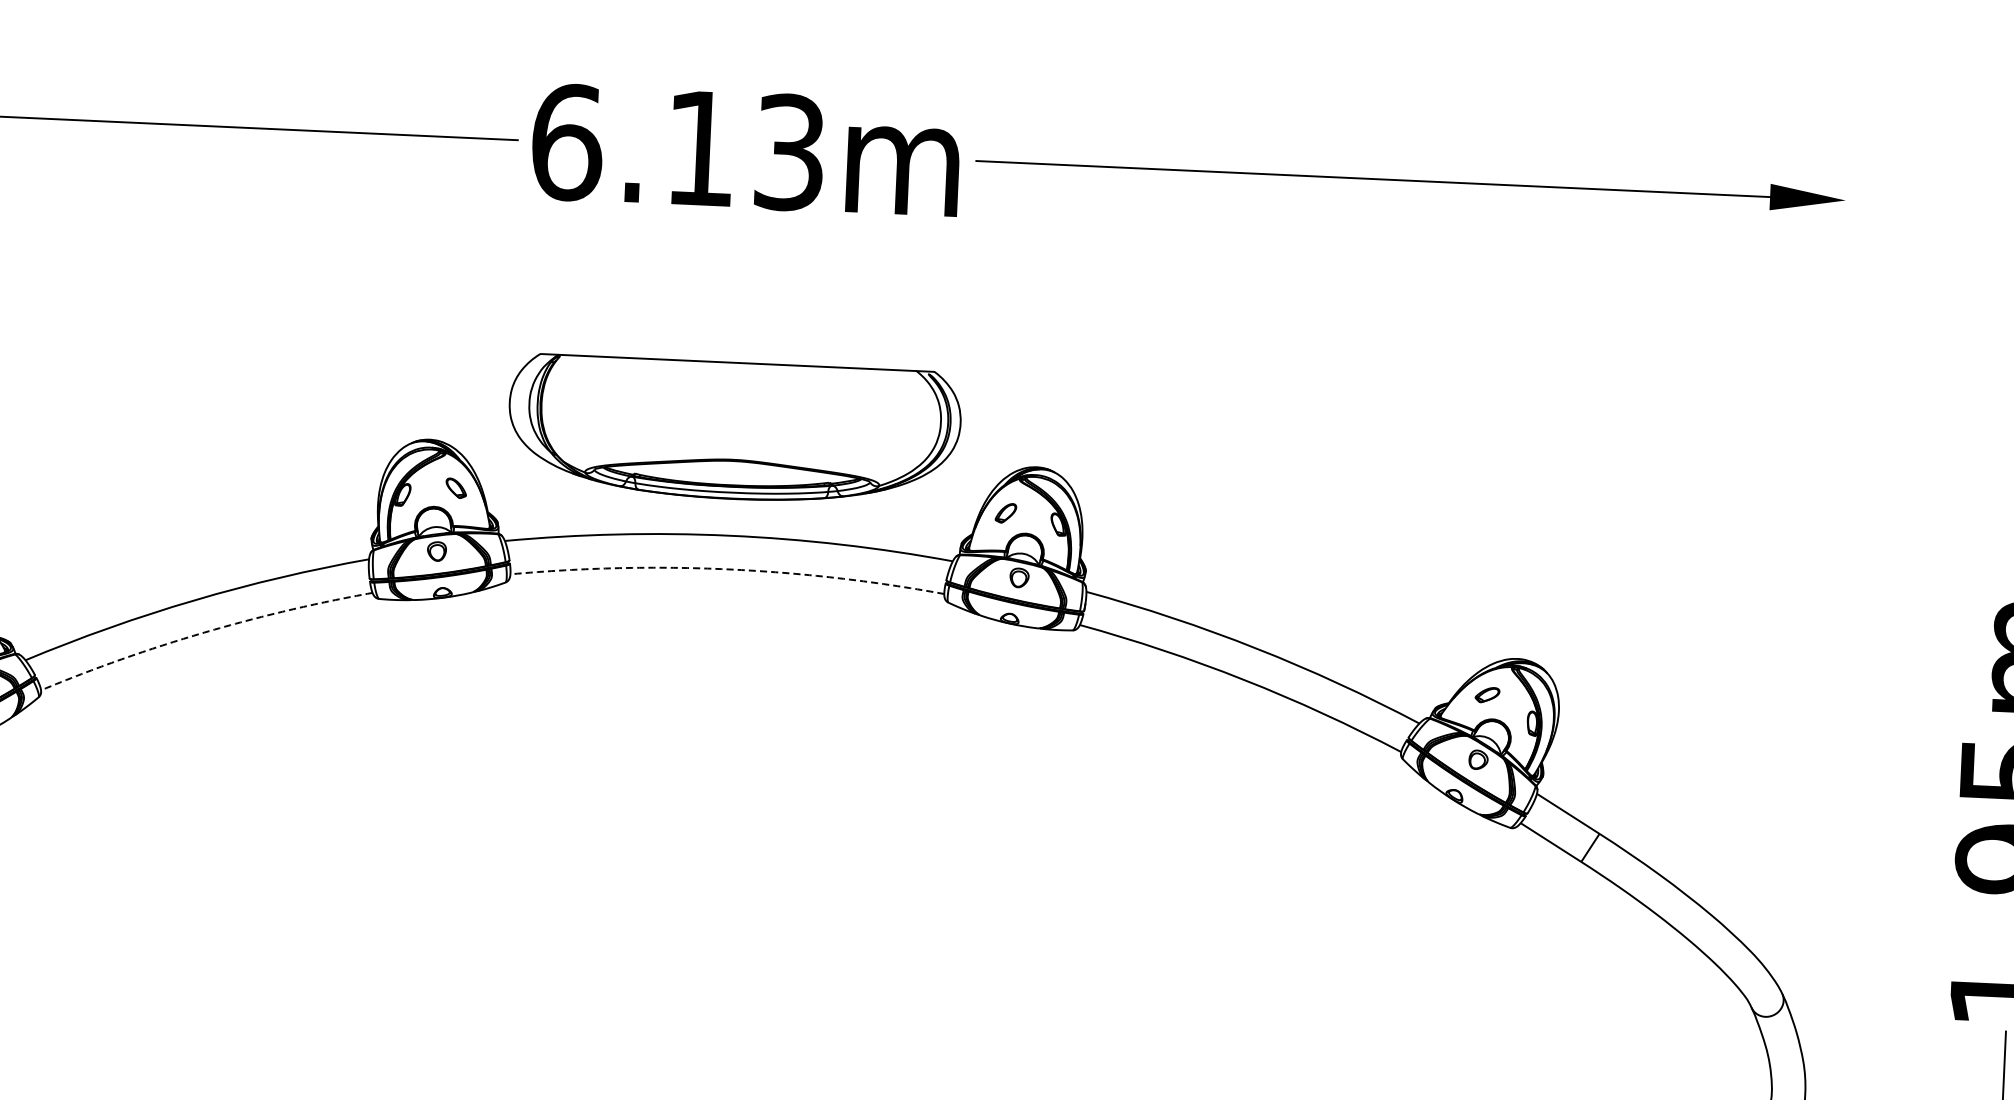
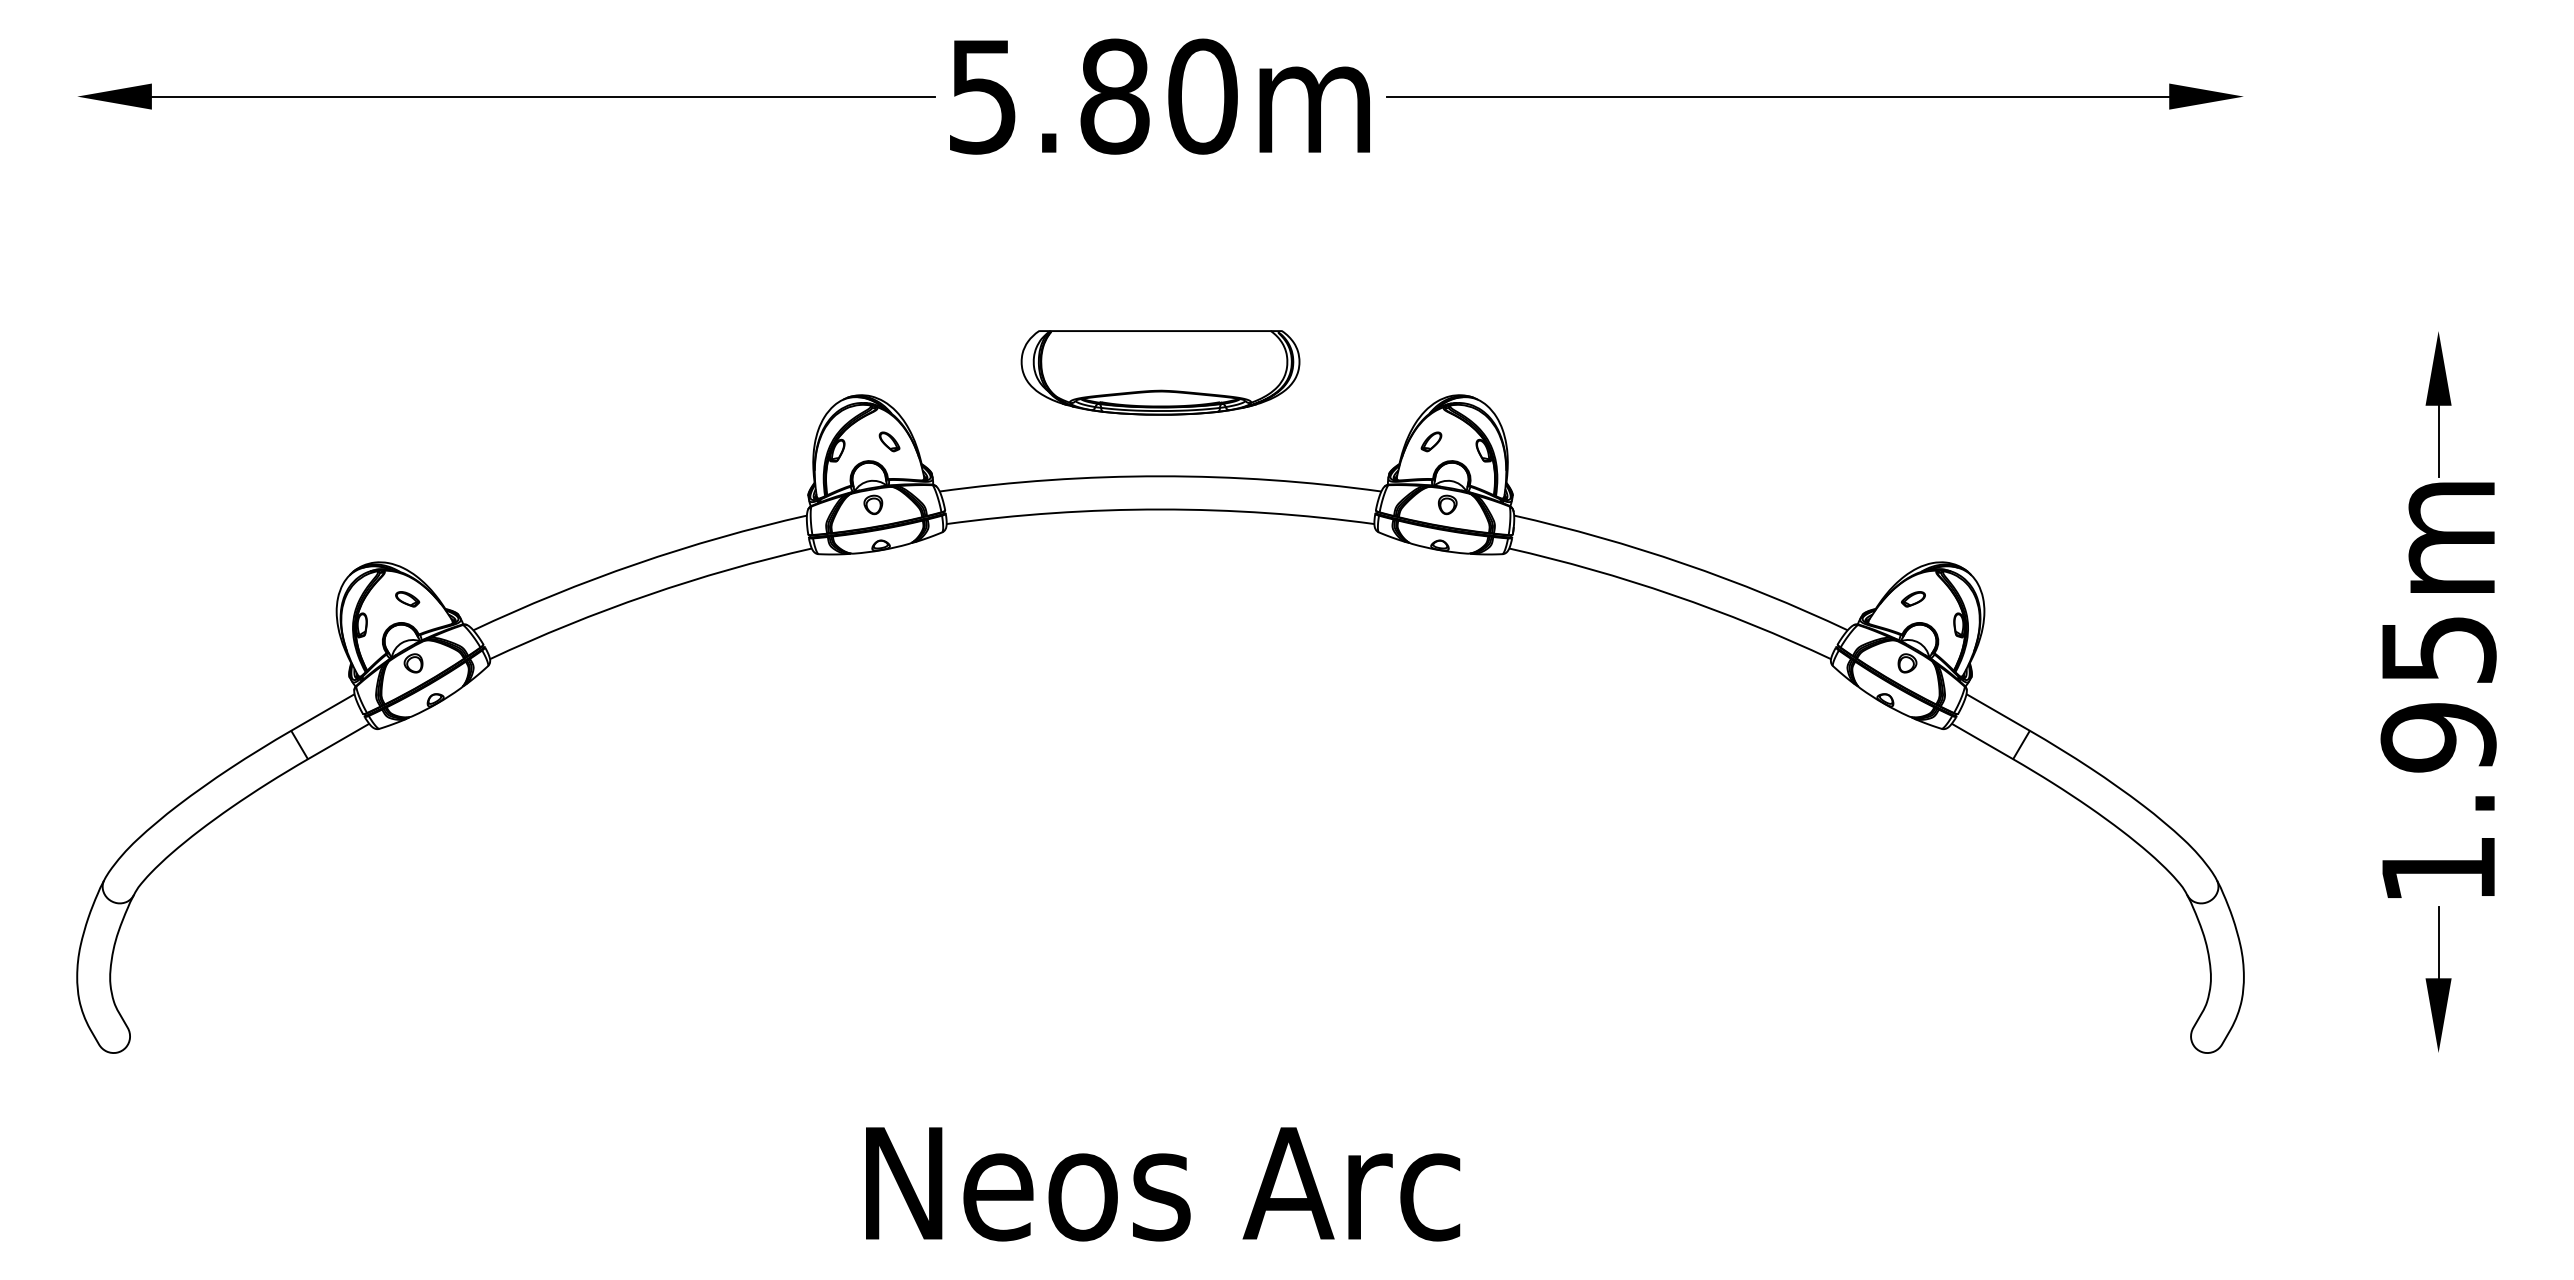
text: (679, 147) -> (1093, 96), 6.13m -> 5.80m
part: (734, 430) -> (1160, 372), size x0.62
line: (727, 569) -> (1160, 509), dashed -> solid
line: (203, 632) -> (647, 595), dashed -> solid

